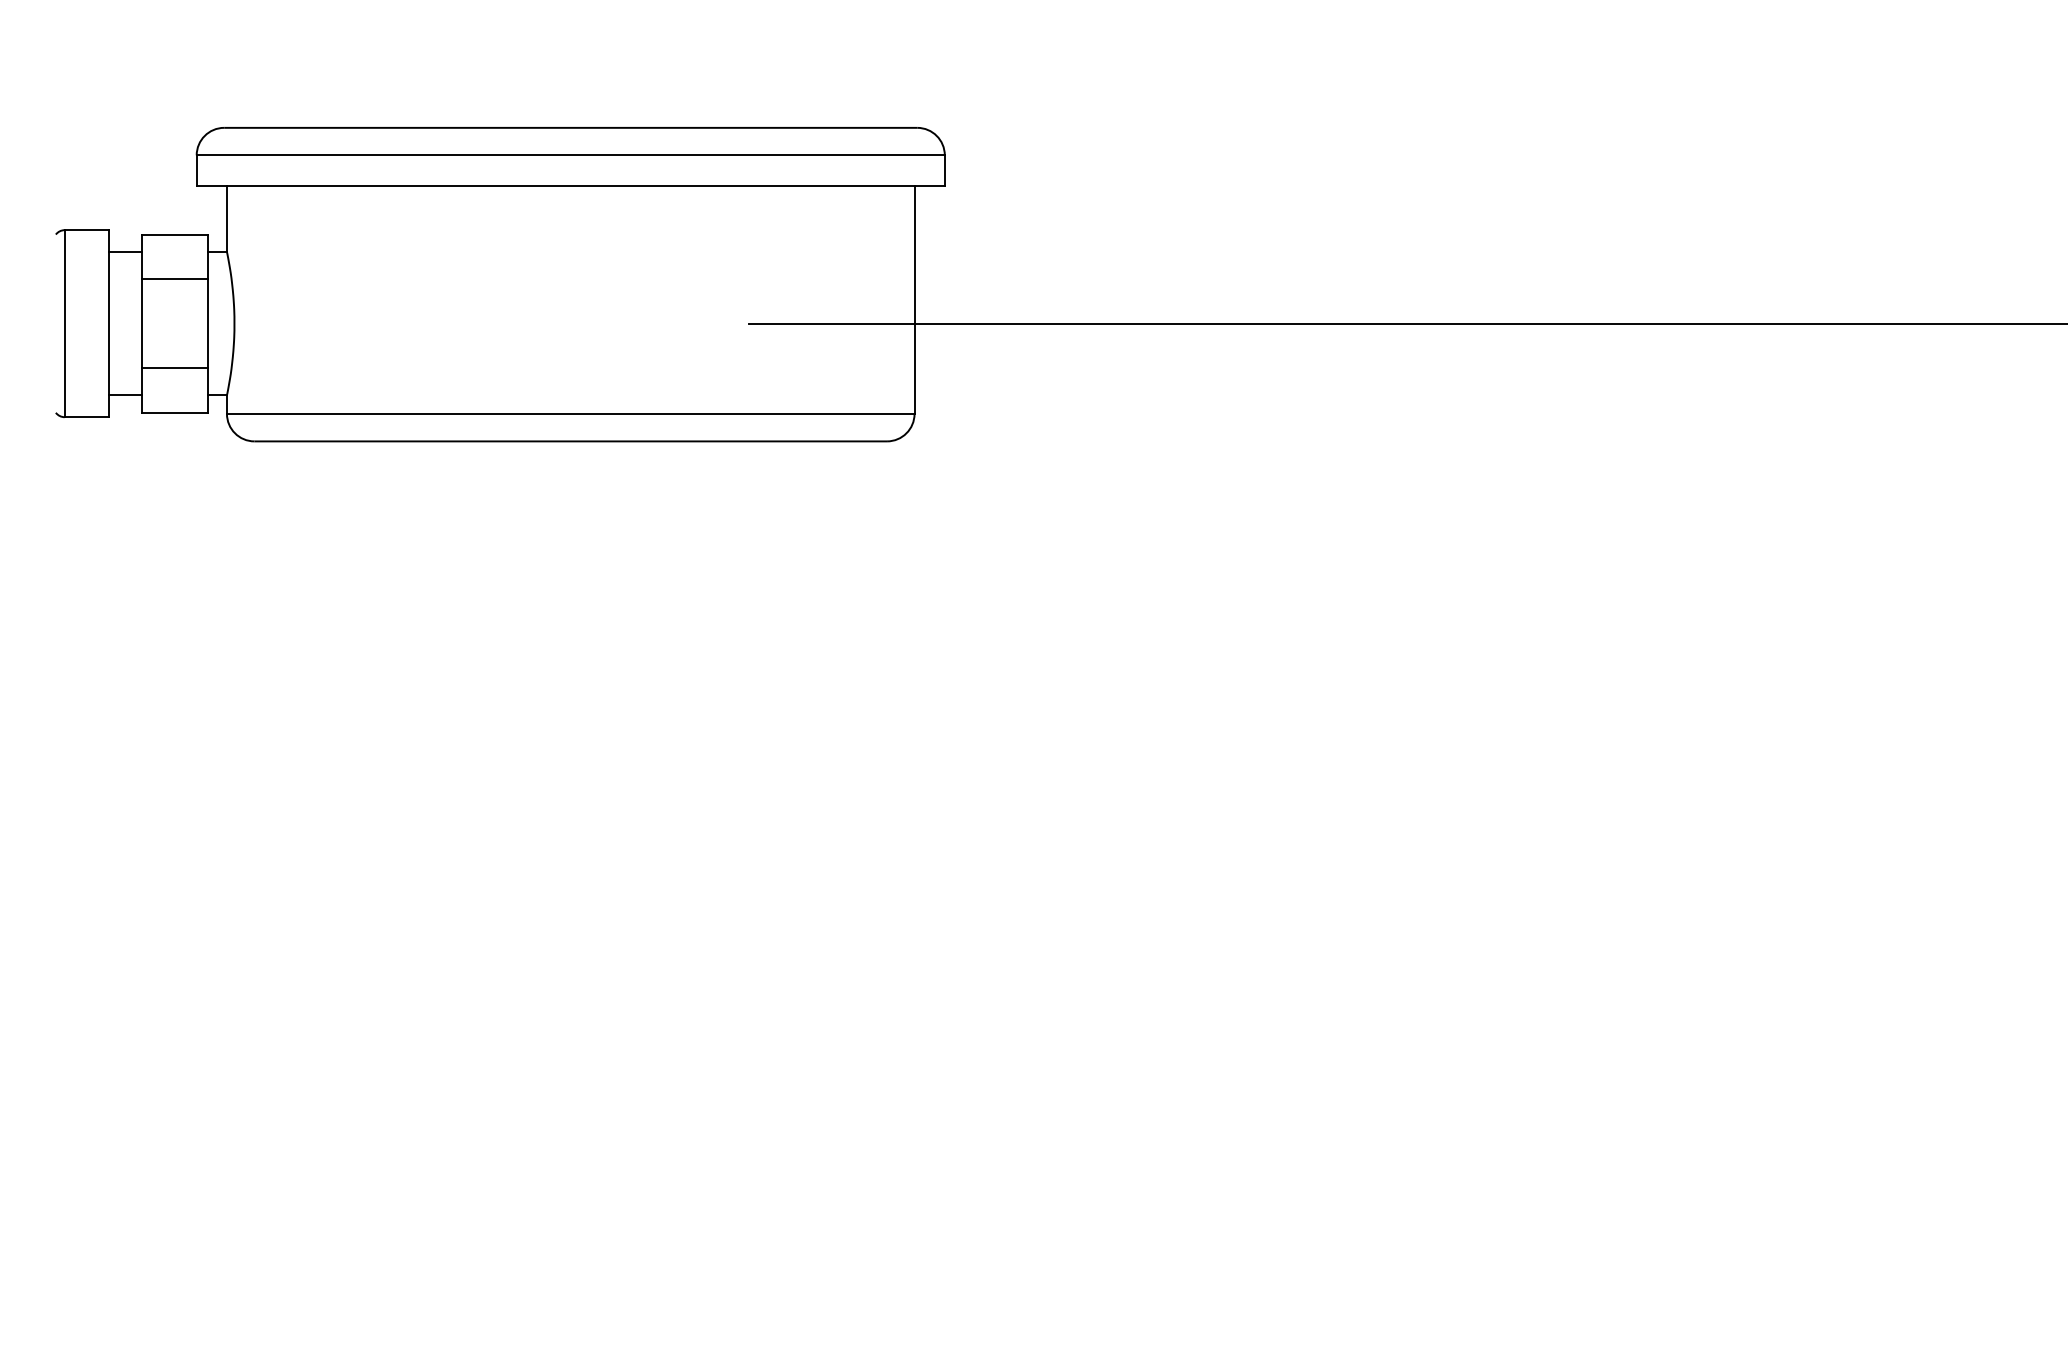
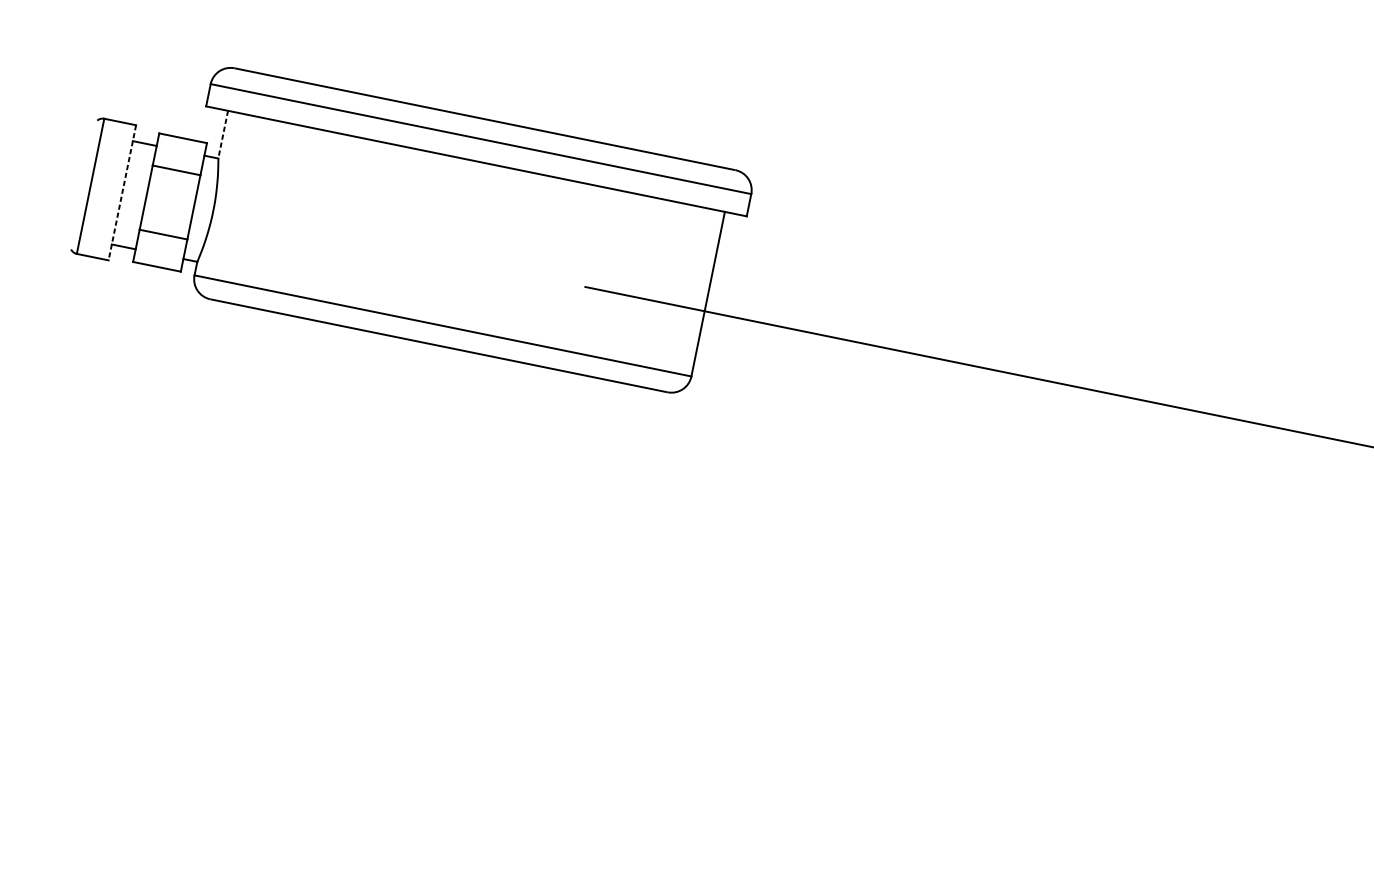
line: (226, 219) -> (222, 134), solid -> dashed
line: (108, 323) -> (122, 192), solid -> dashed

